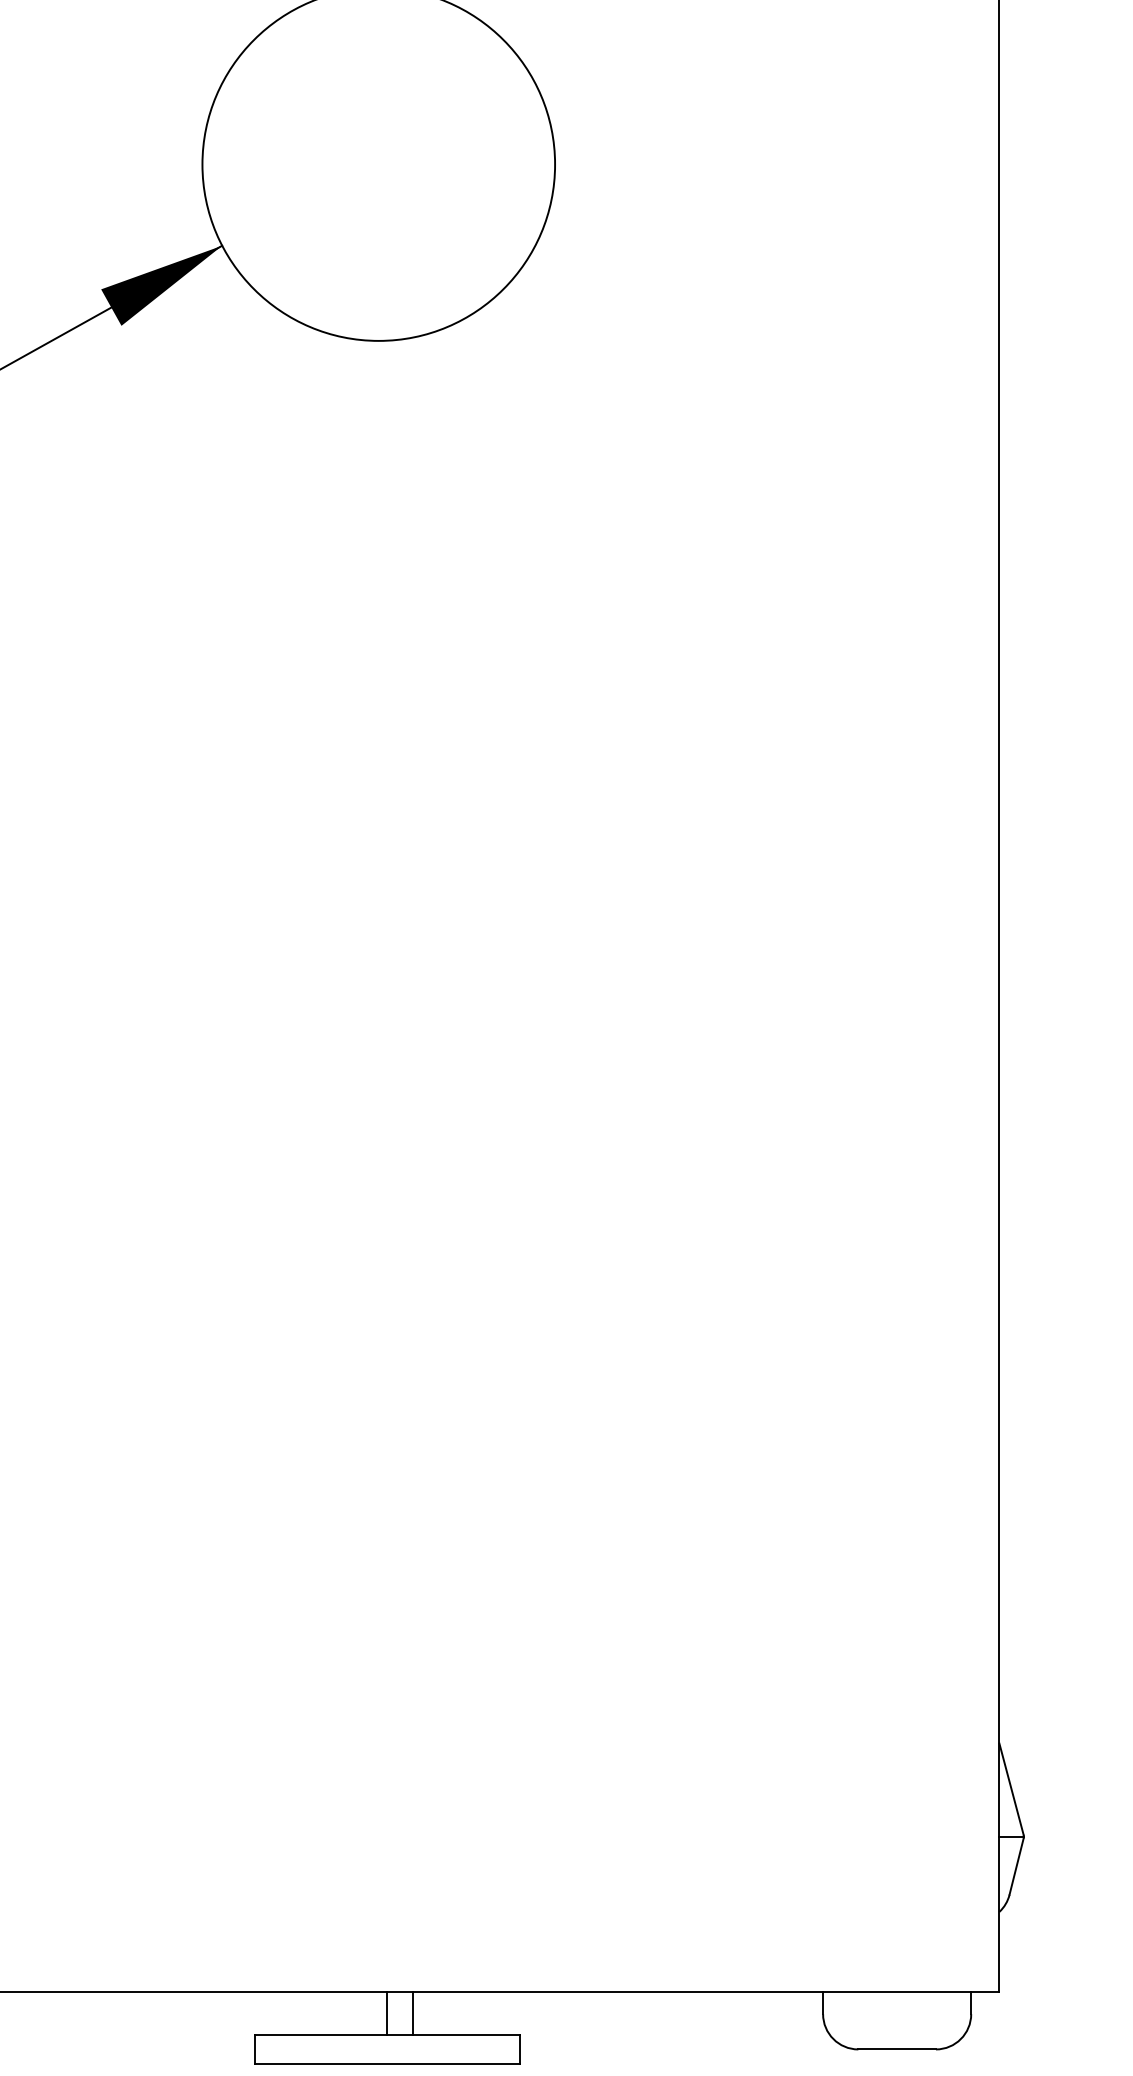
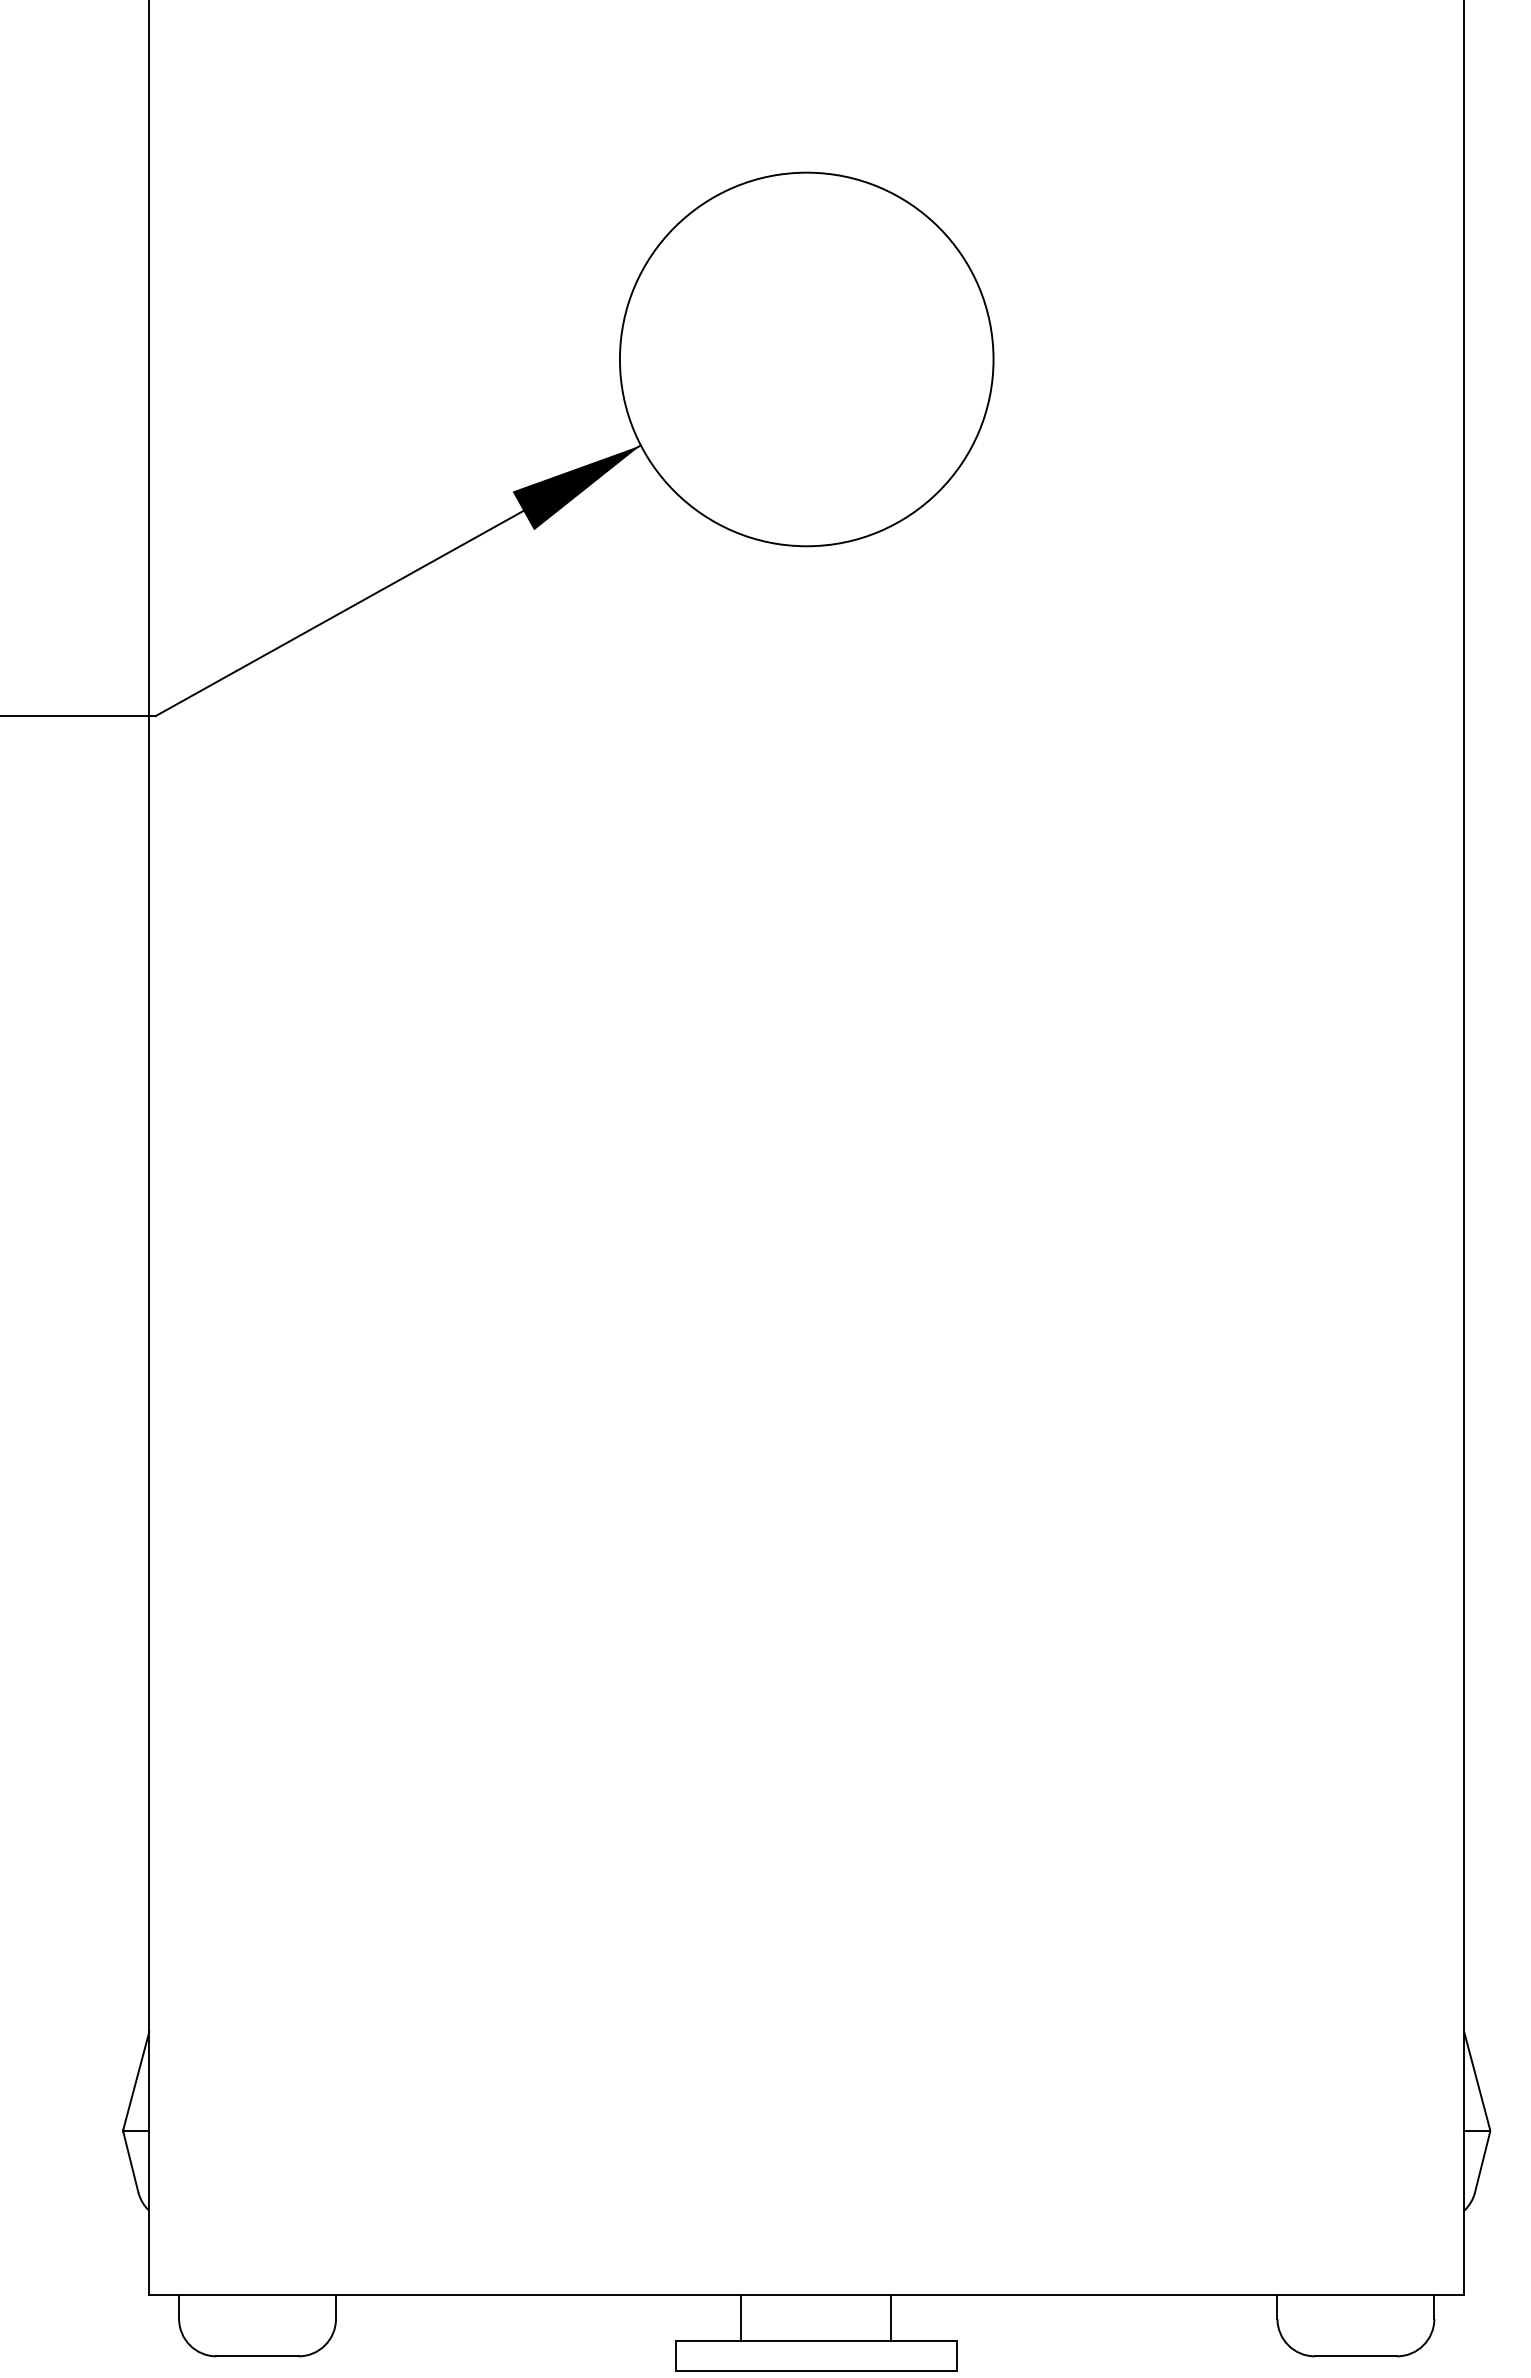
line: (387, 2013) -> (741, 2318), moved
line: (412, 2013) -> (890, 2318), moved

